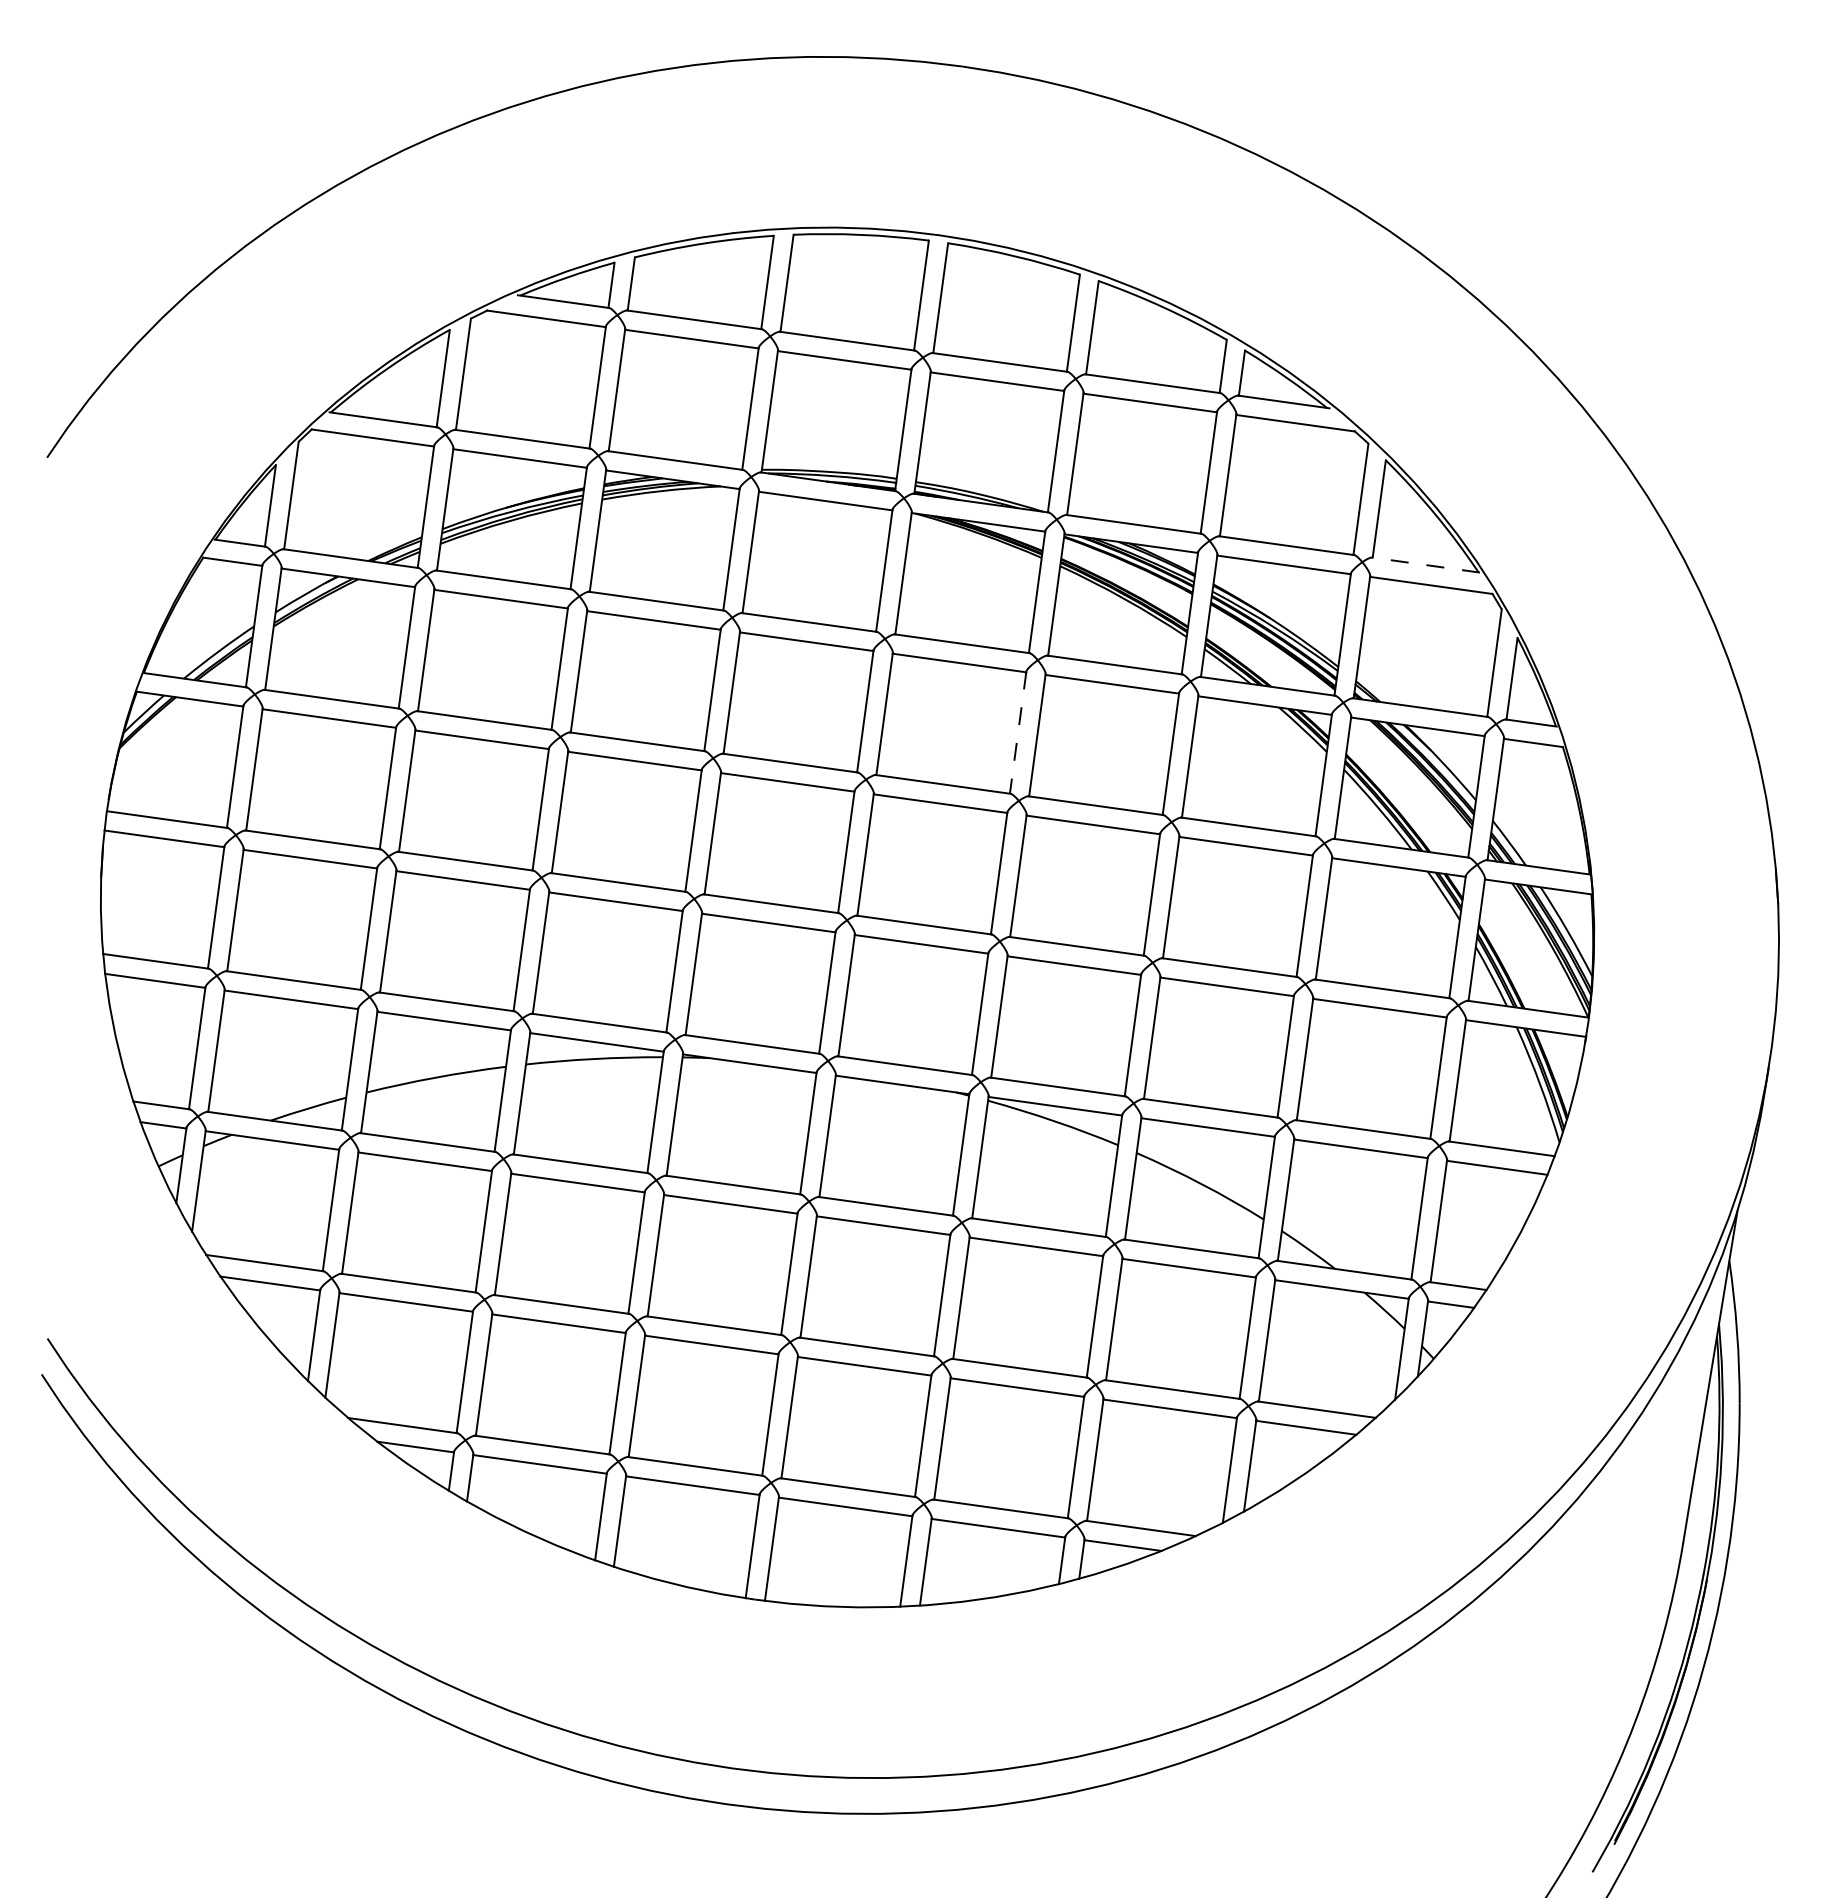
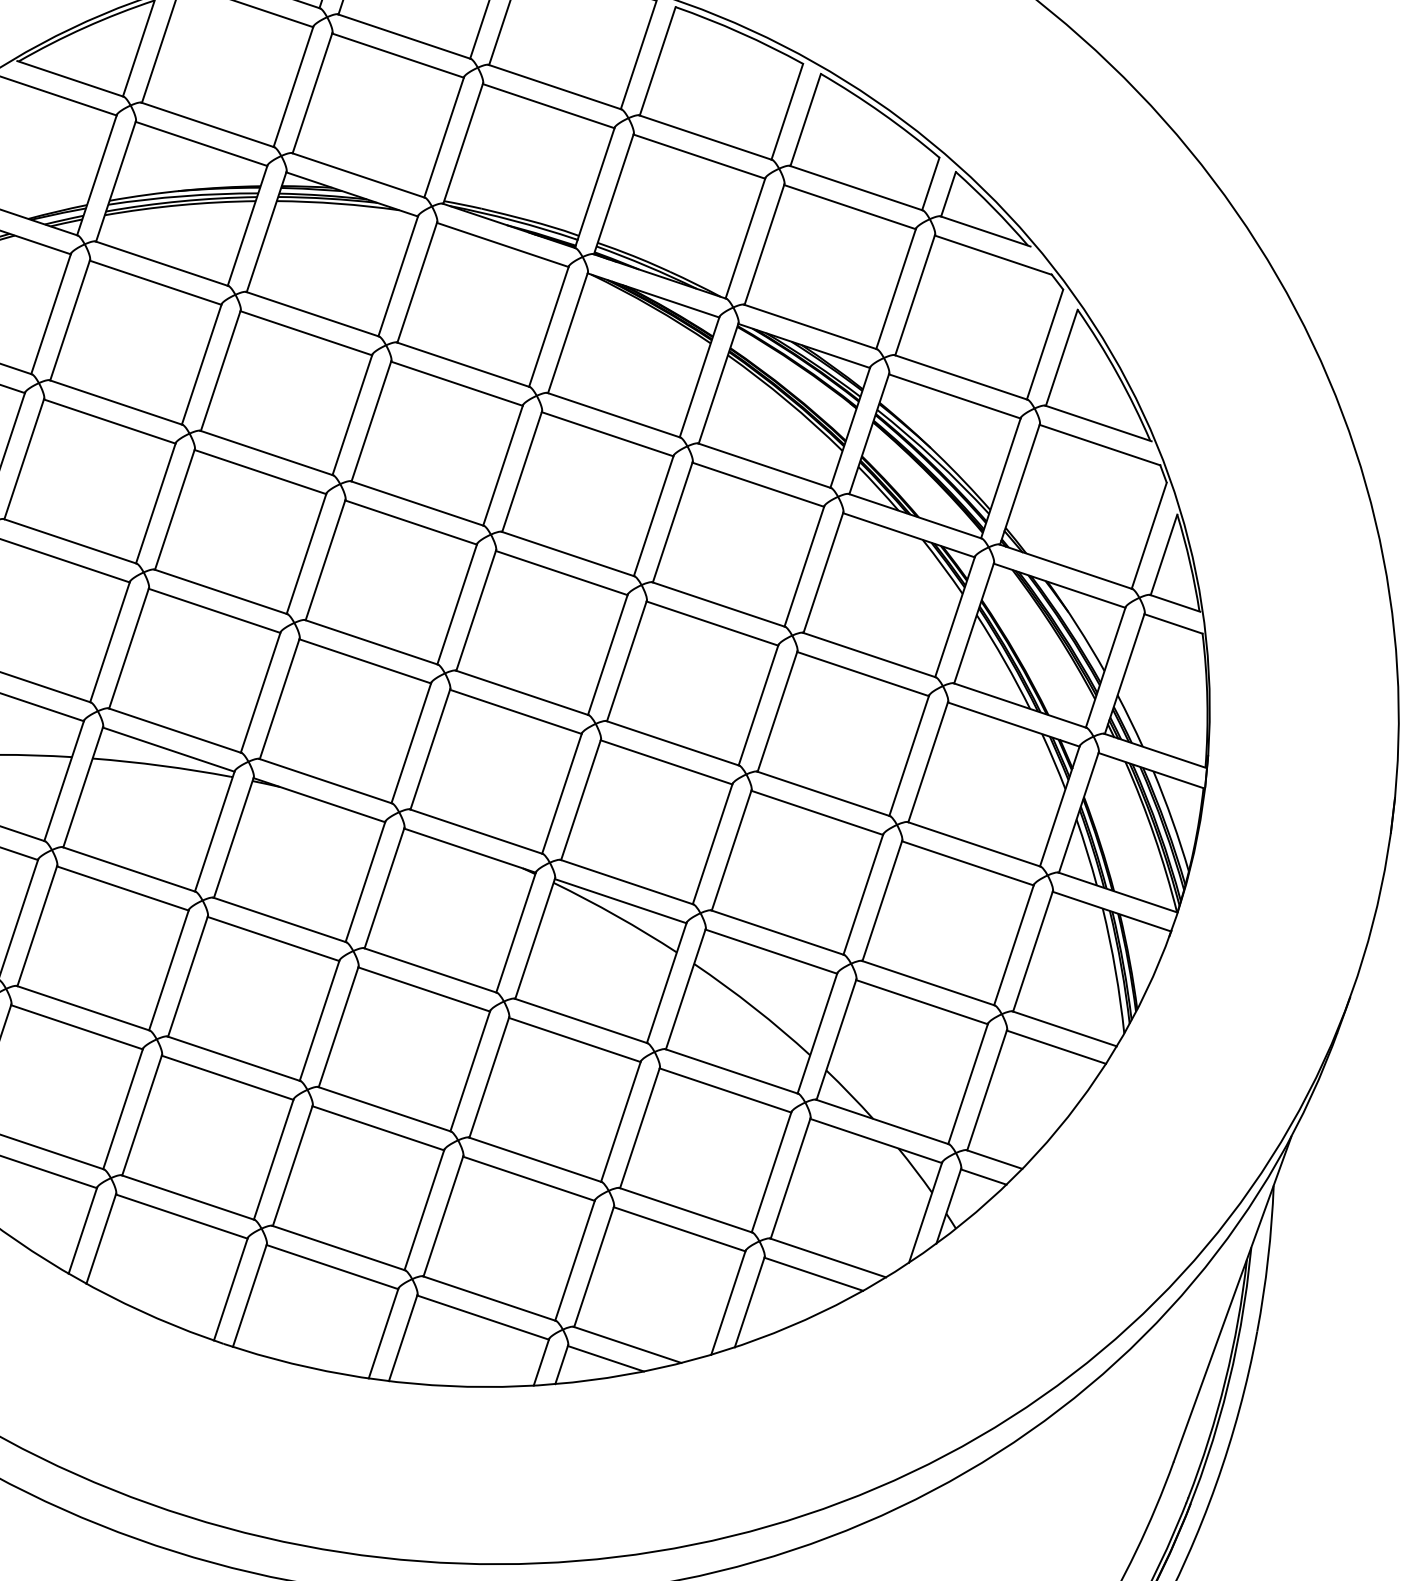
line: (1425, 565) -> (1097, 423), dashed -> solid
line: (1018, 732) -> (654, 515), dashed -> solid

